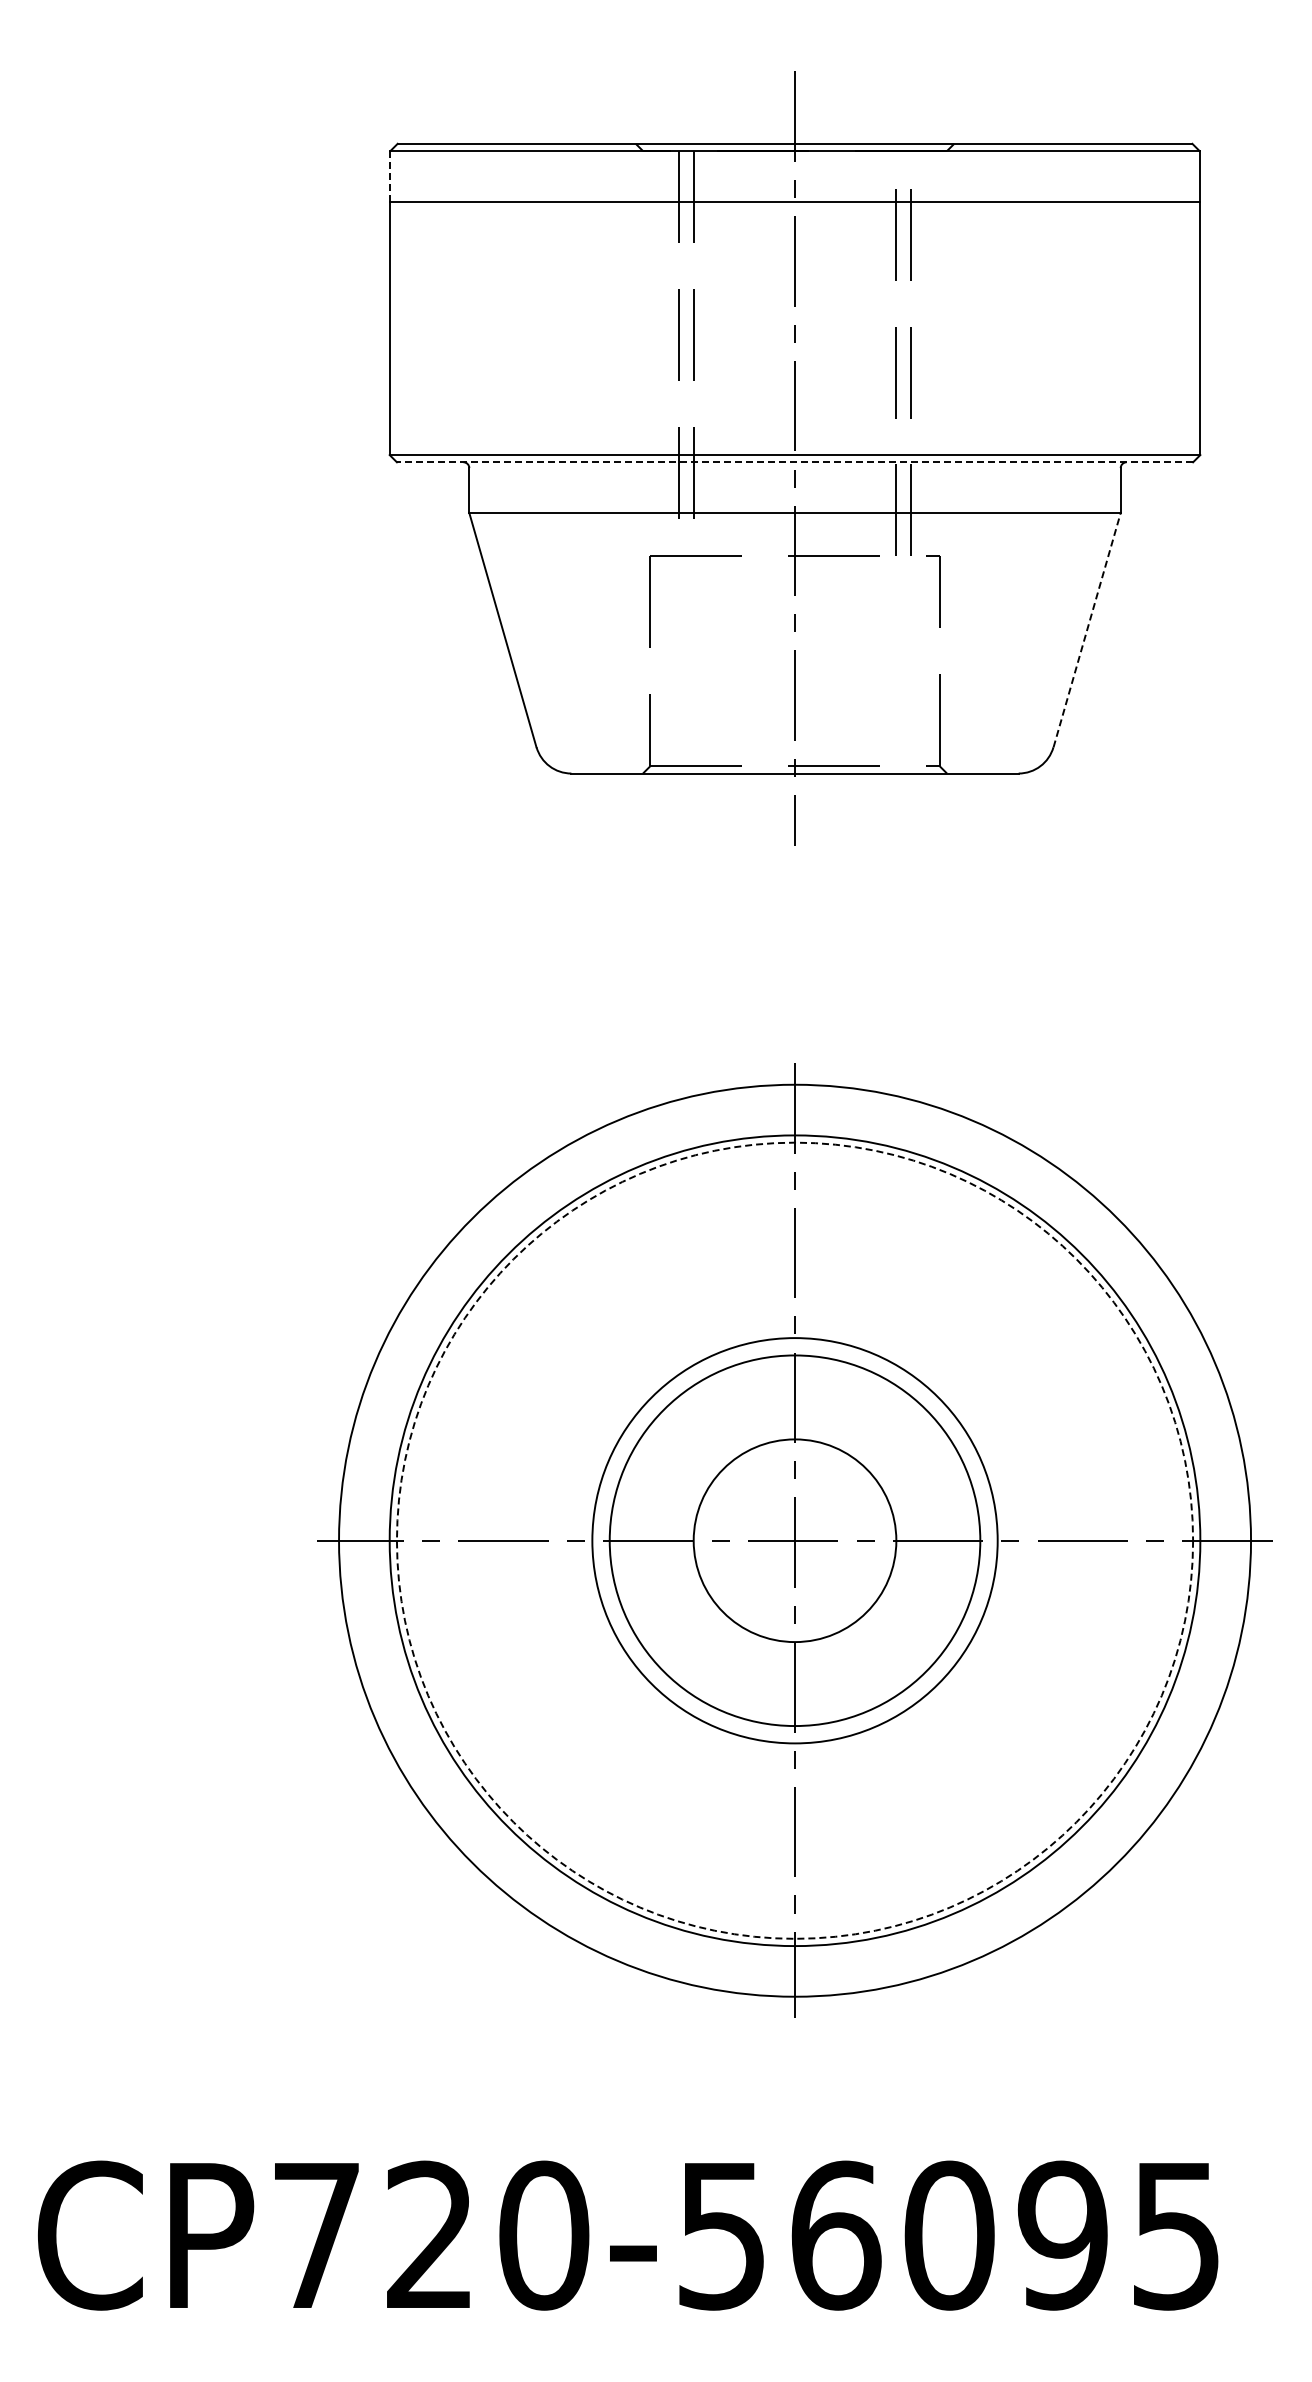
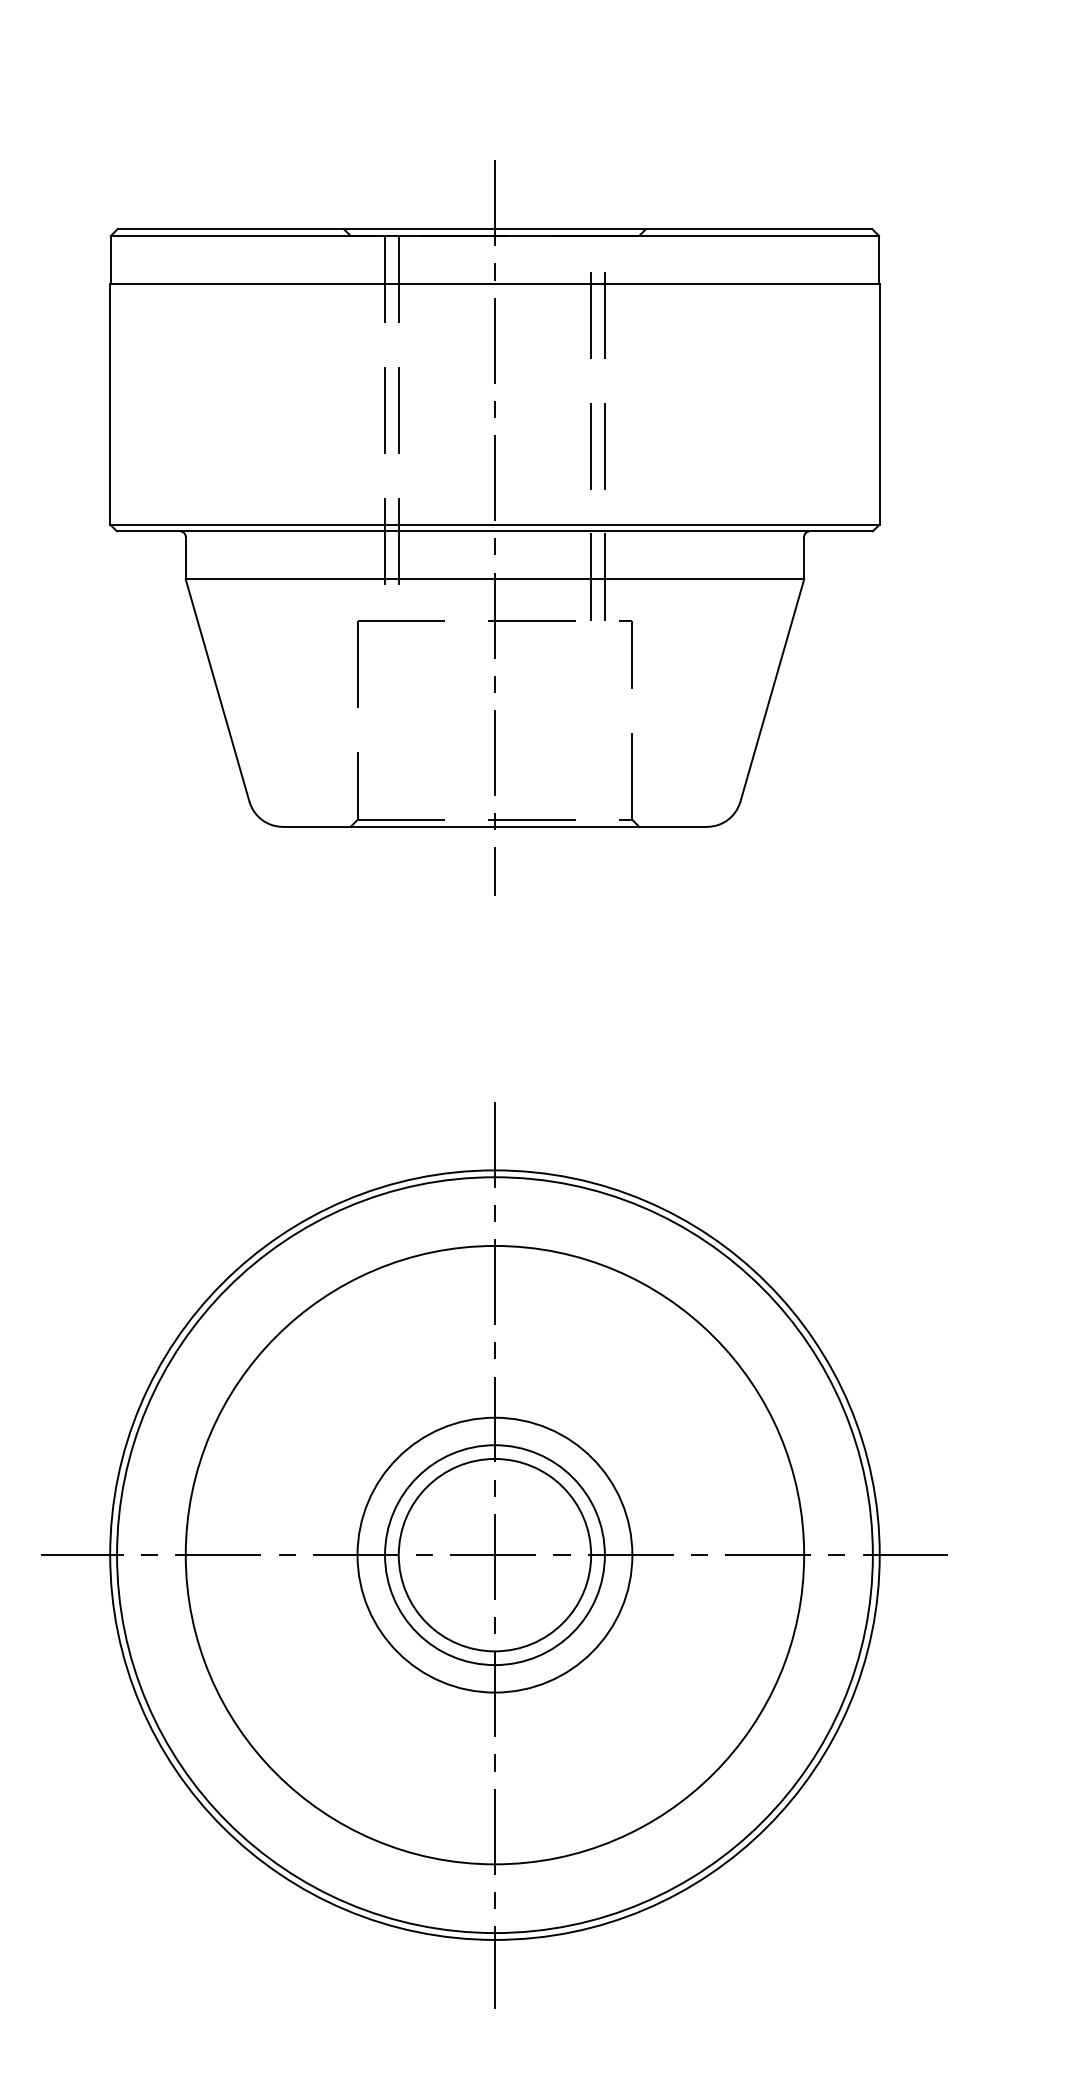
line: (390, 176) -> (110, 260), dashed -> solid
line: (794, 462) -> (494, 531), dashed -> solid
line: (1087, 630) -> (772, 691), dashed -> solid
circle: (794, 1540) -> (494, 1554), dashed -> solid
circle: (794, 1540) -> (494, 1554), size x0.62
circle: (794, 1540) -> (494, 1554), size x0.71
circle: (794, 1540) -> (494, 1554), size x0.71

